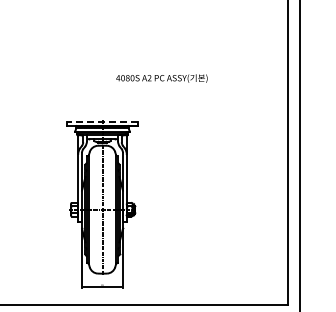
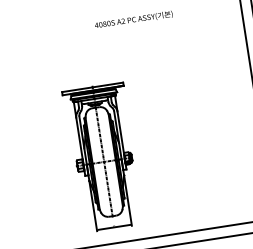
text: (161, 78) -> (133, 20), moved
line: (102, 121) -> (92, 87), dashed -> solid

